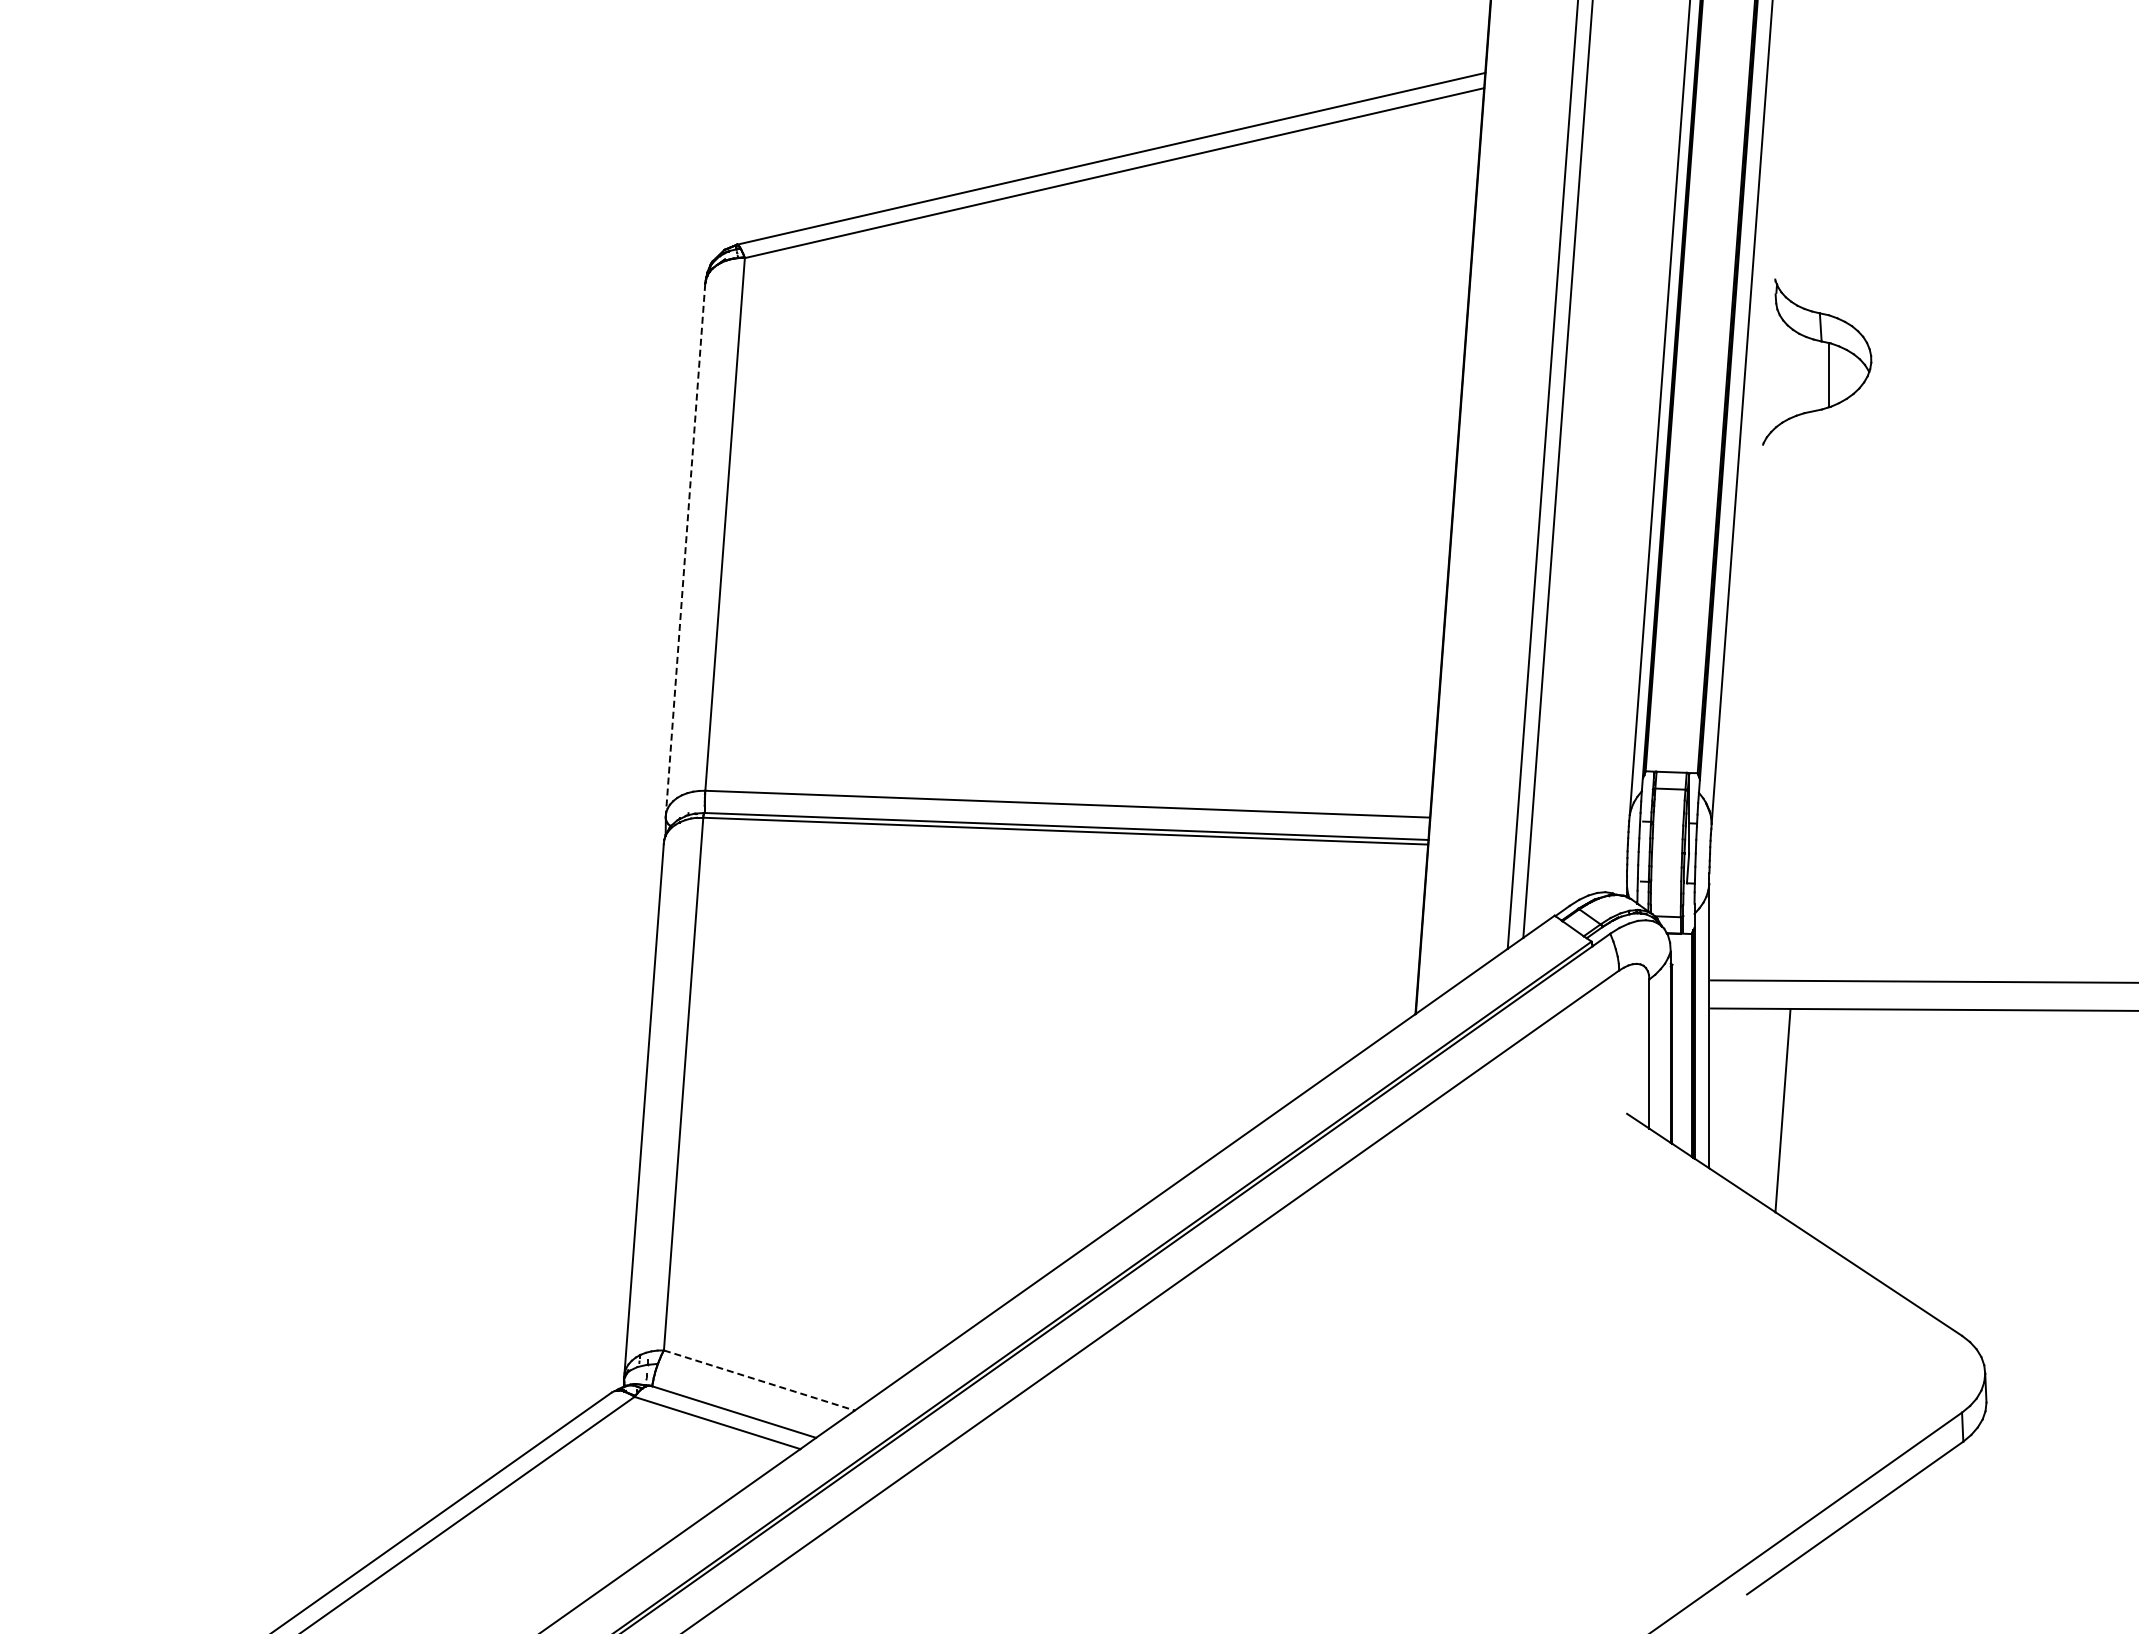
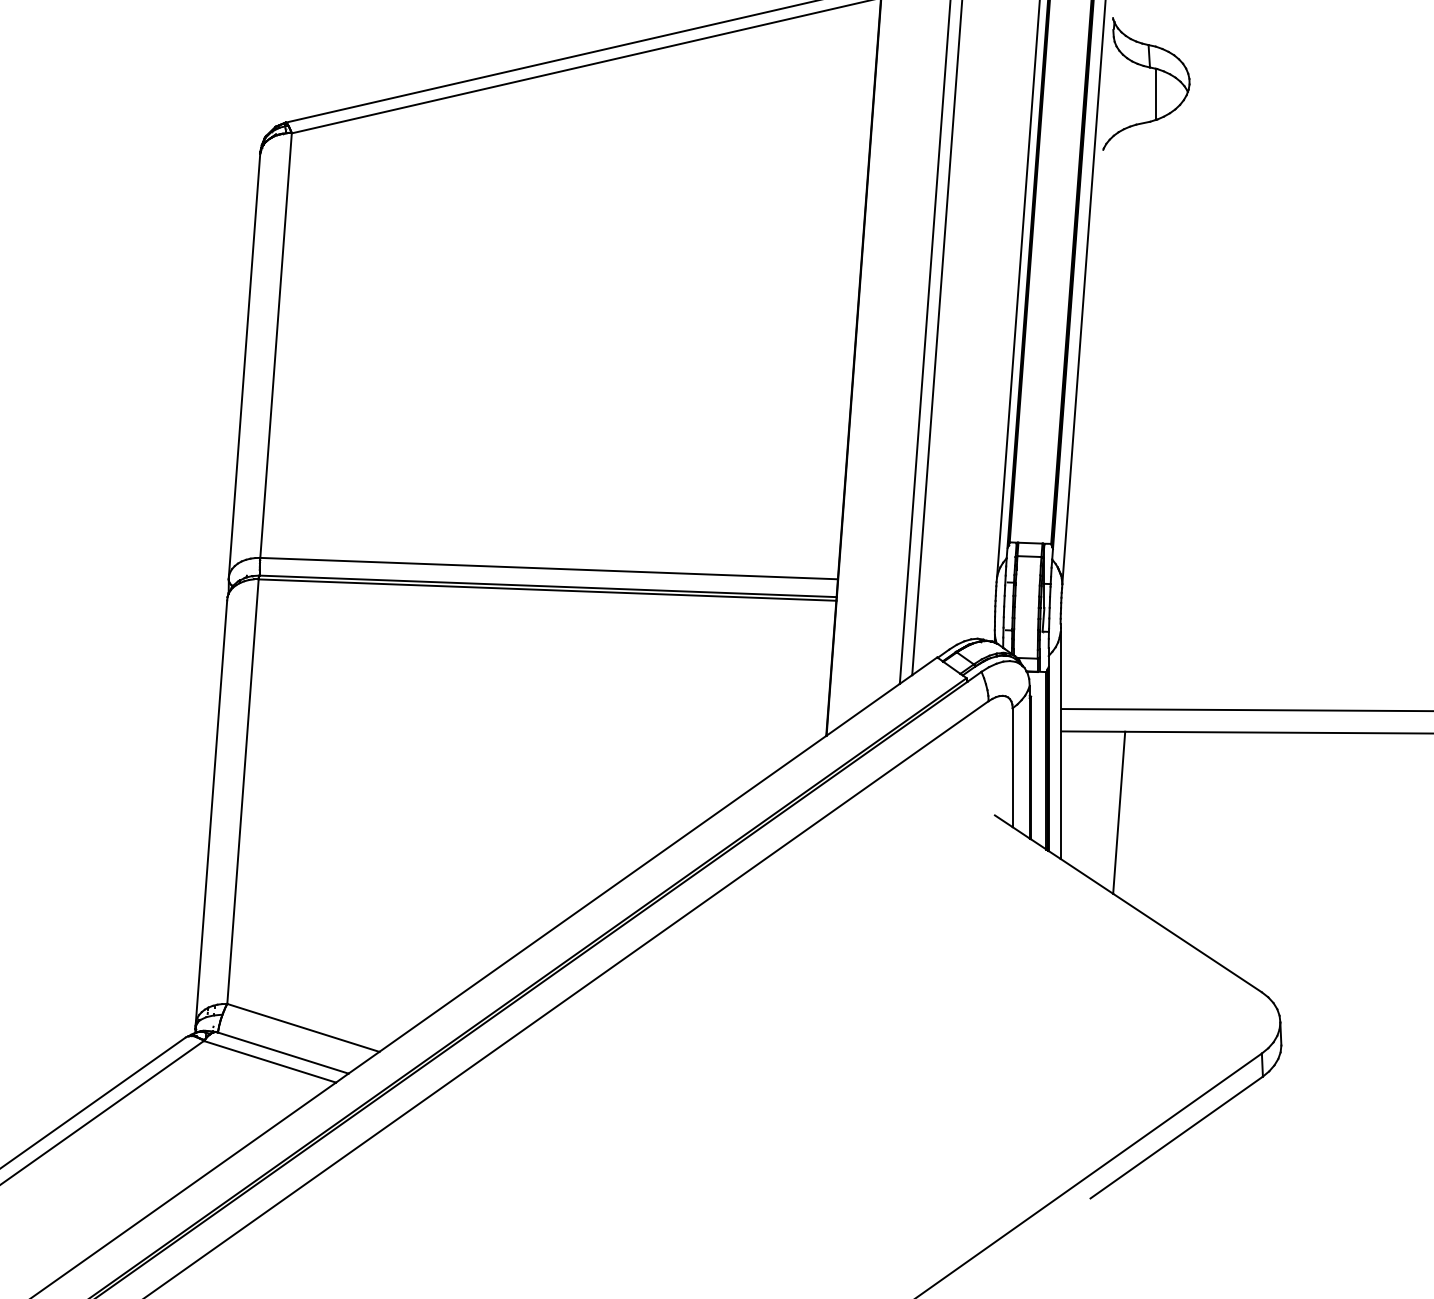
part: (1828, 361) -> (1155, 83), moved
line: (685, 550) -> (244, 366), dashed -> solid
line: (759, 1380) -> (303, 1027), dashed -> solid

